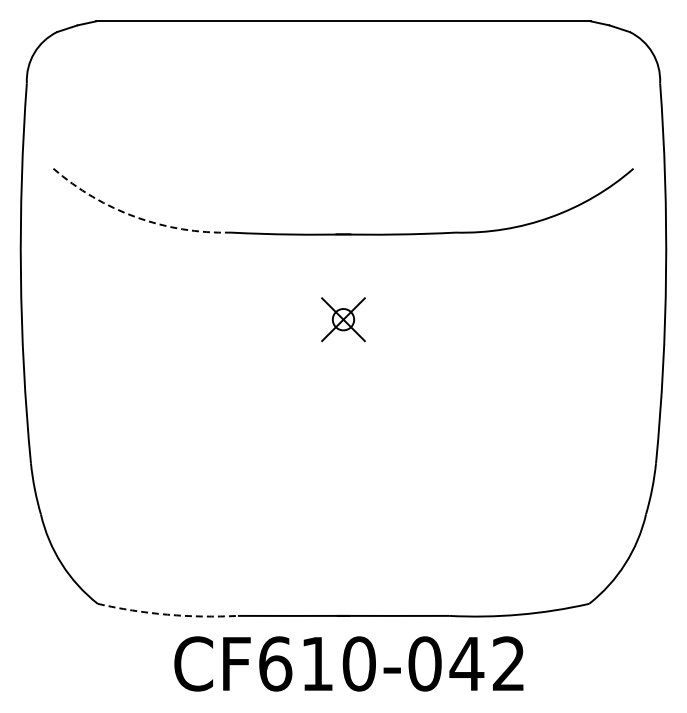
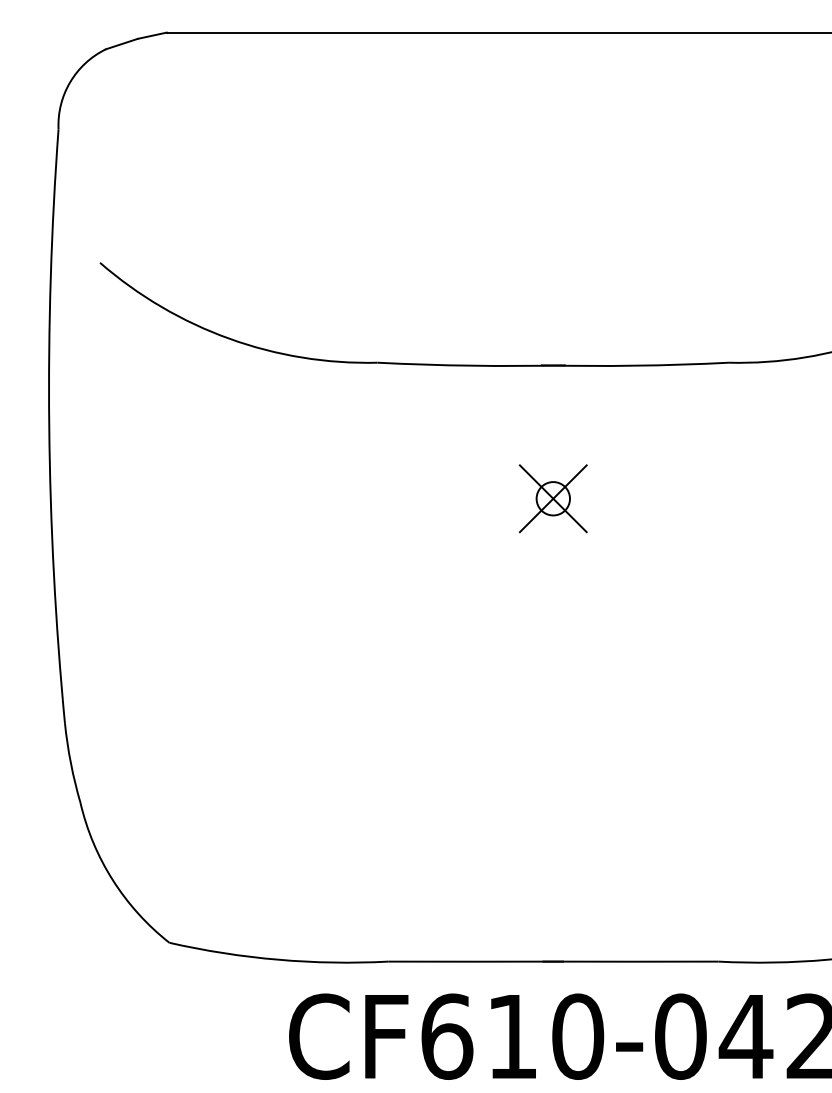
arc: (136, 217) -> (229, 339), dashed -> solid
arc: (167, 614) -> (278, 959), dashed -> solid

